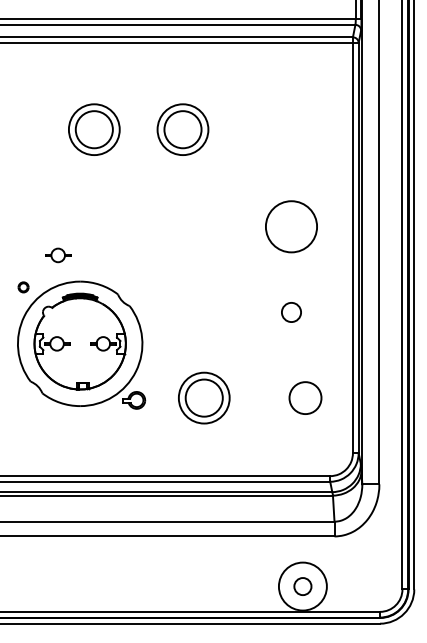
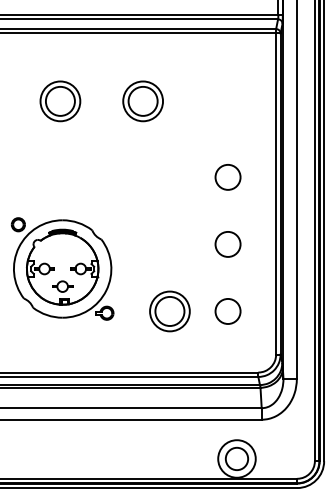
part: (94, 129) -> (60, 101), moved
circle: (291, 226) -> (228, 177), size x0.62
part: (58, 255) -> (62, 286), moved
part: (23, 287) -> (18, 224), size x1.67
circle: (291, 312) -> (228, 244), size x1.67
part: (204, 397) -> (170, 310), moved
circle: (305, 397) -> (228, 310), moved
circle: (302, 586) -> (236, 458), size x1.67

